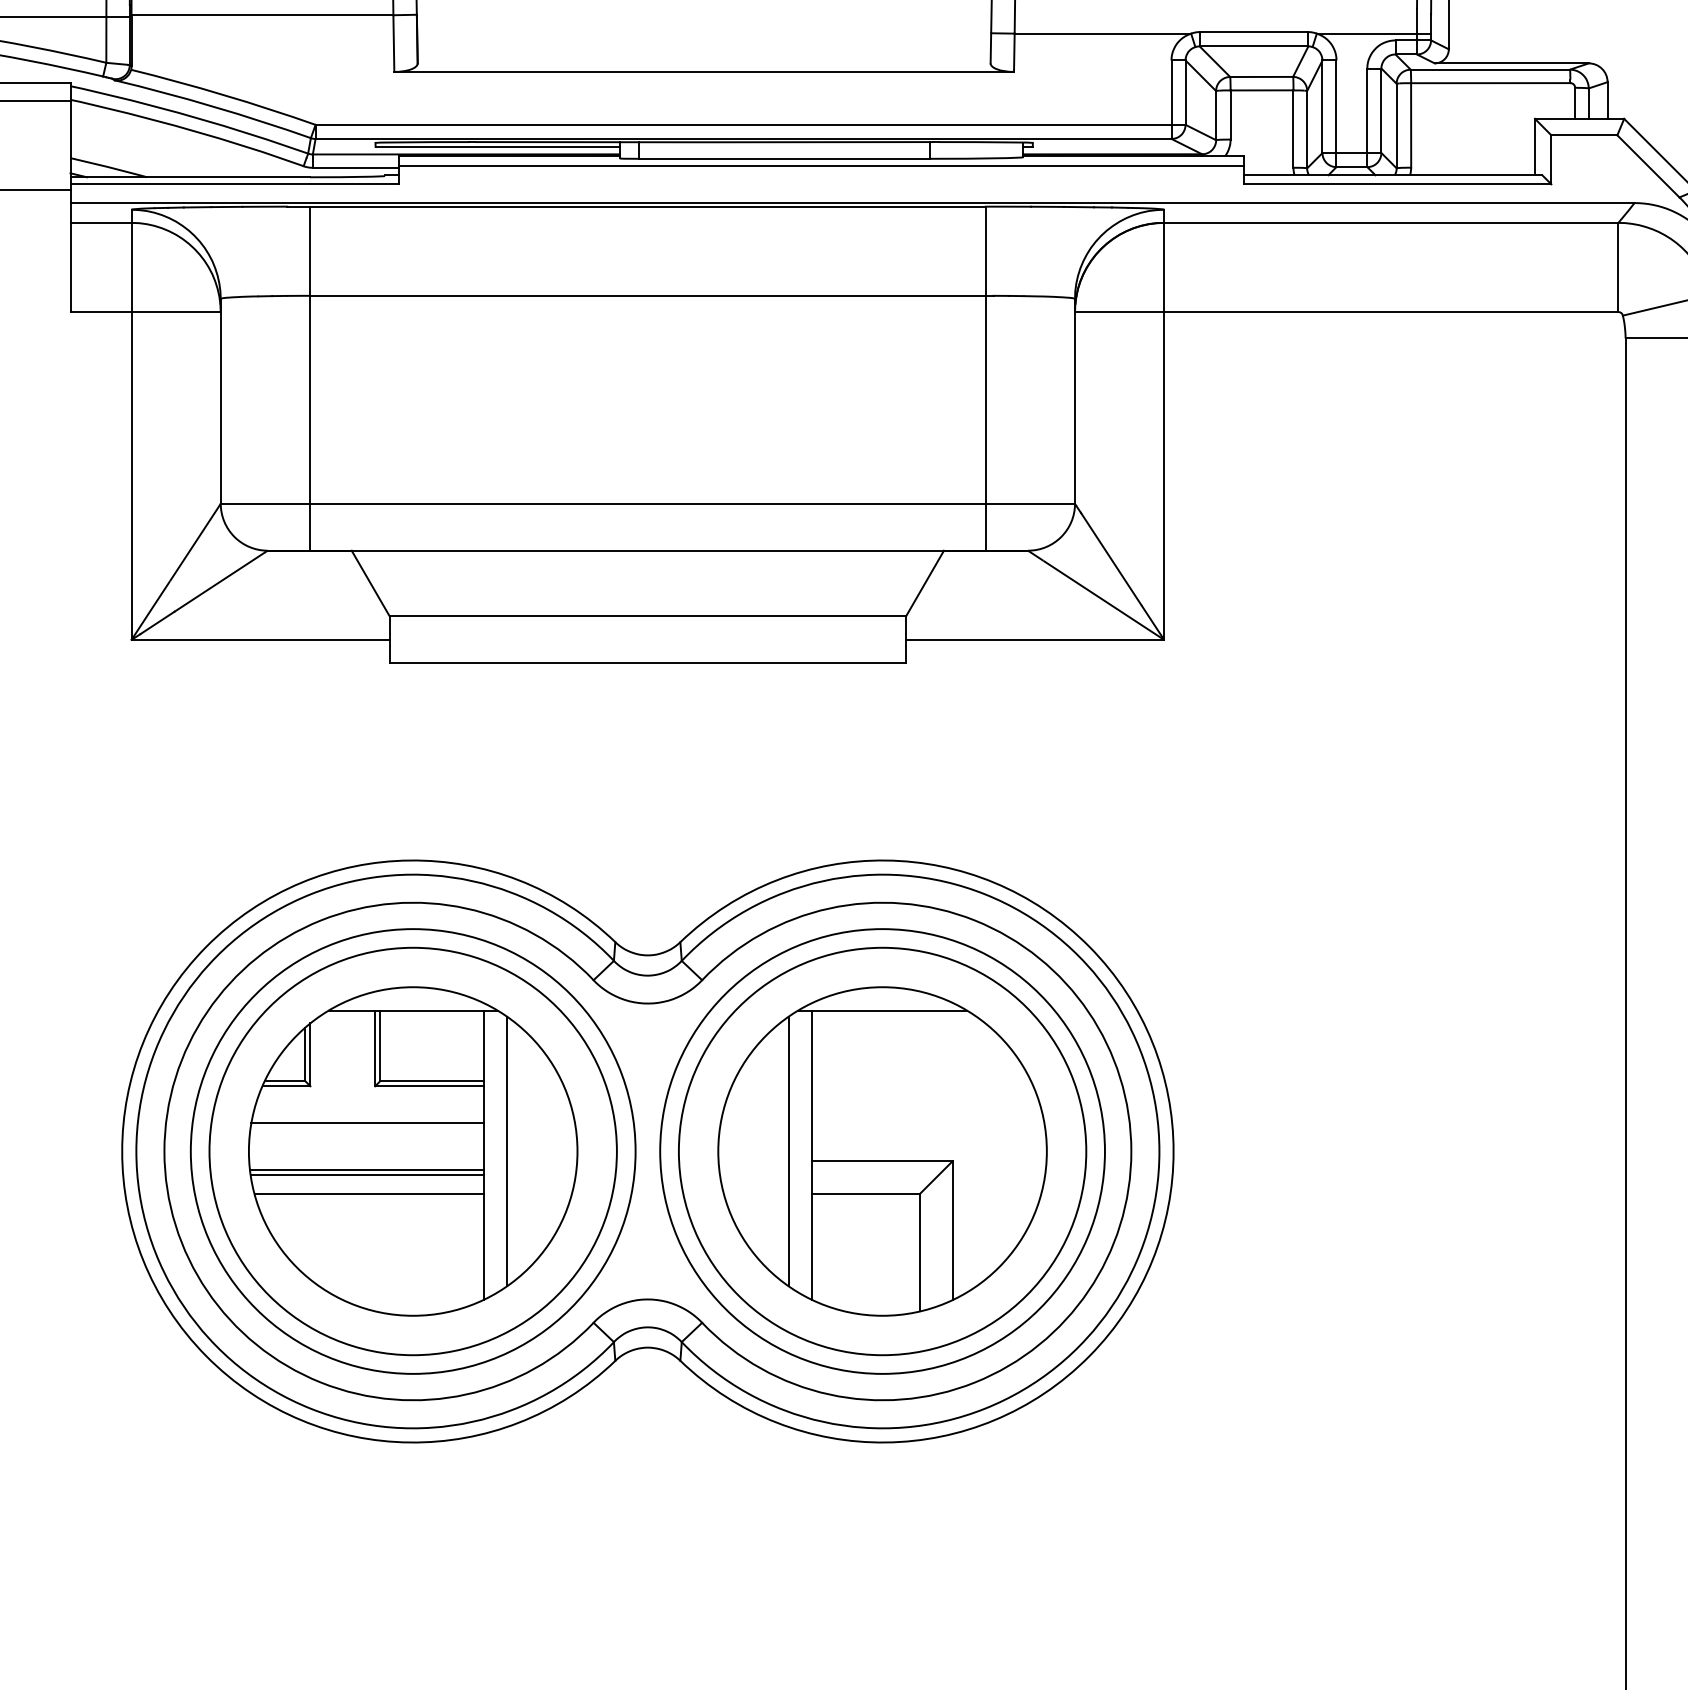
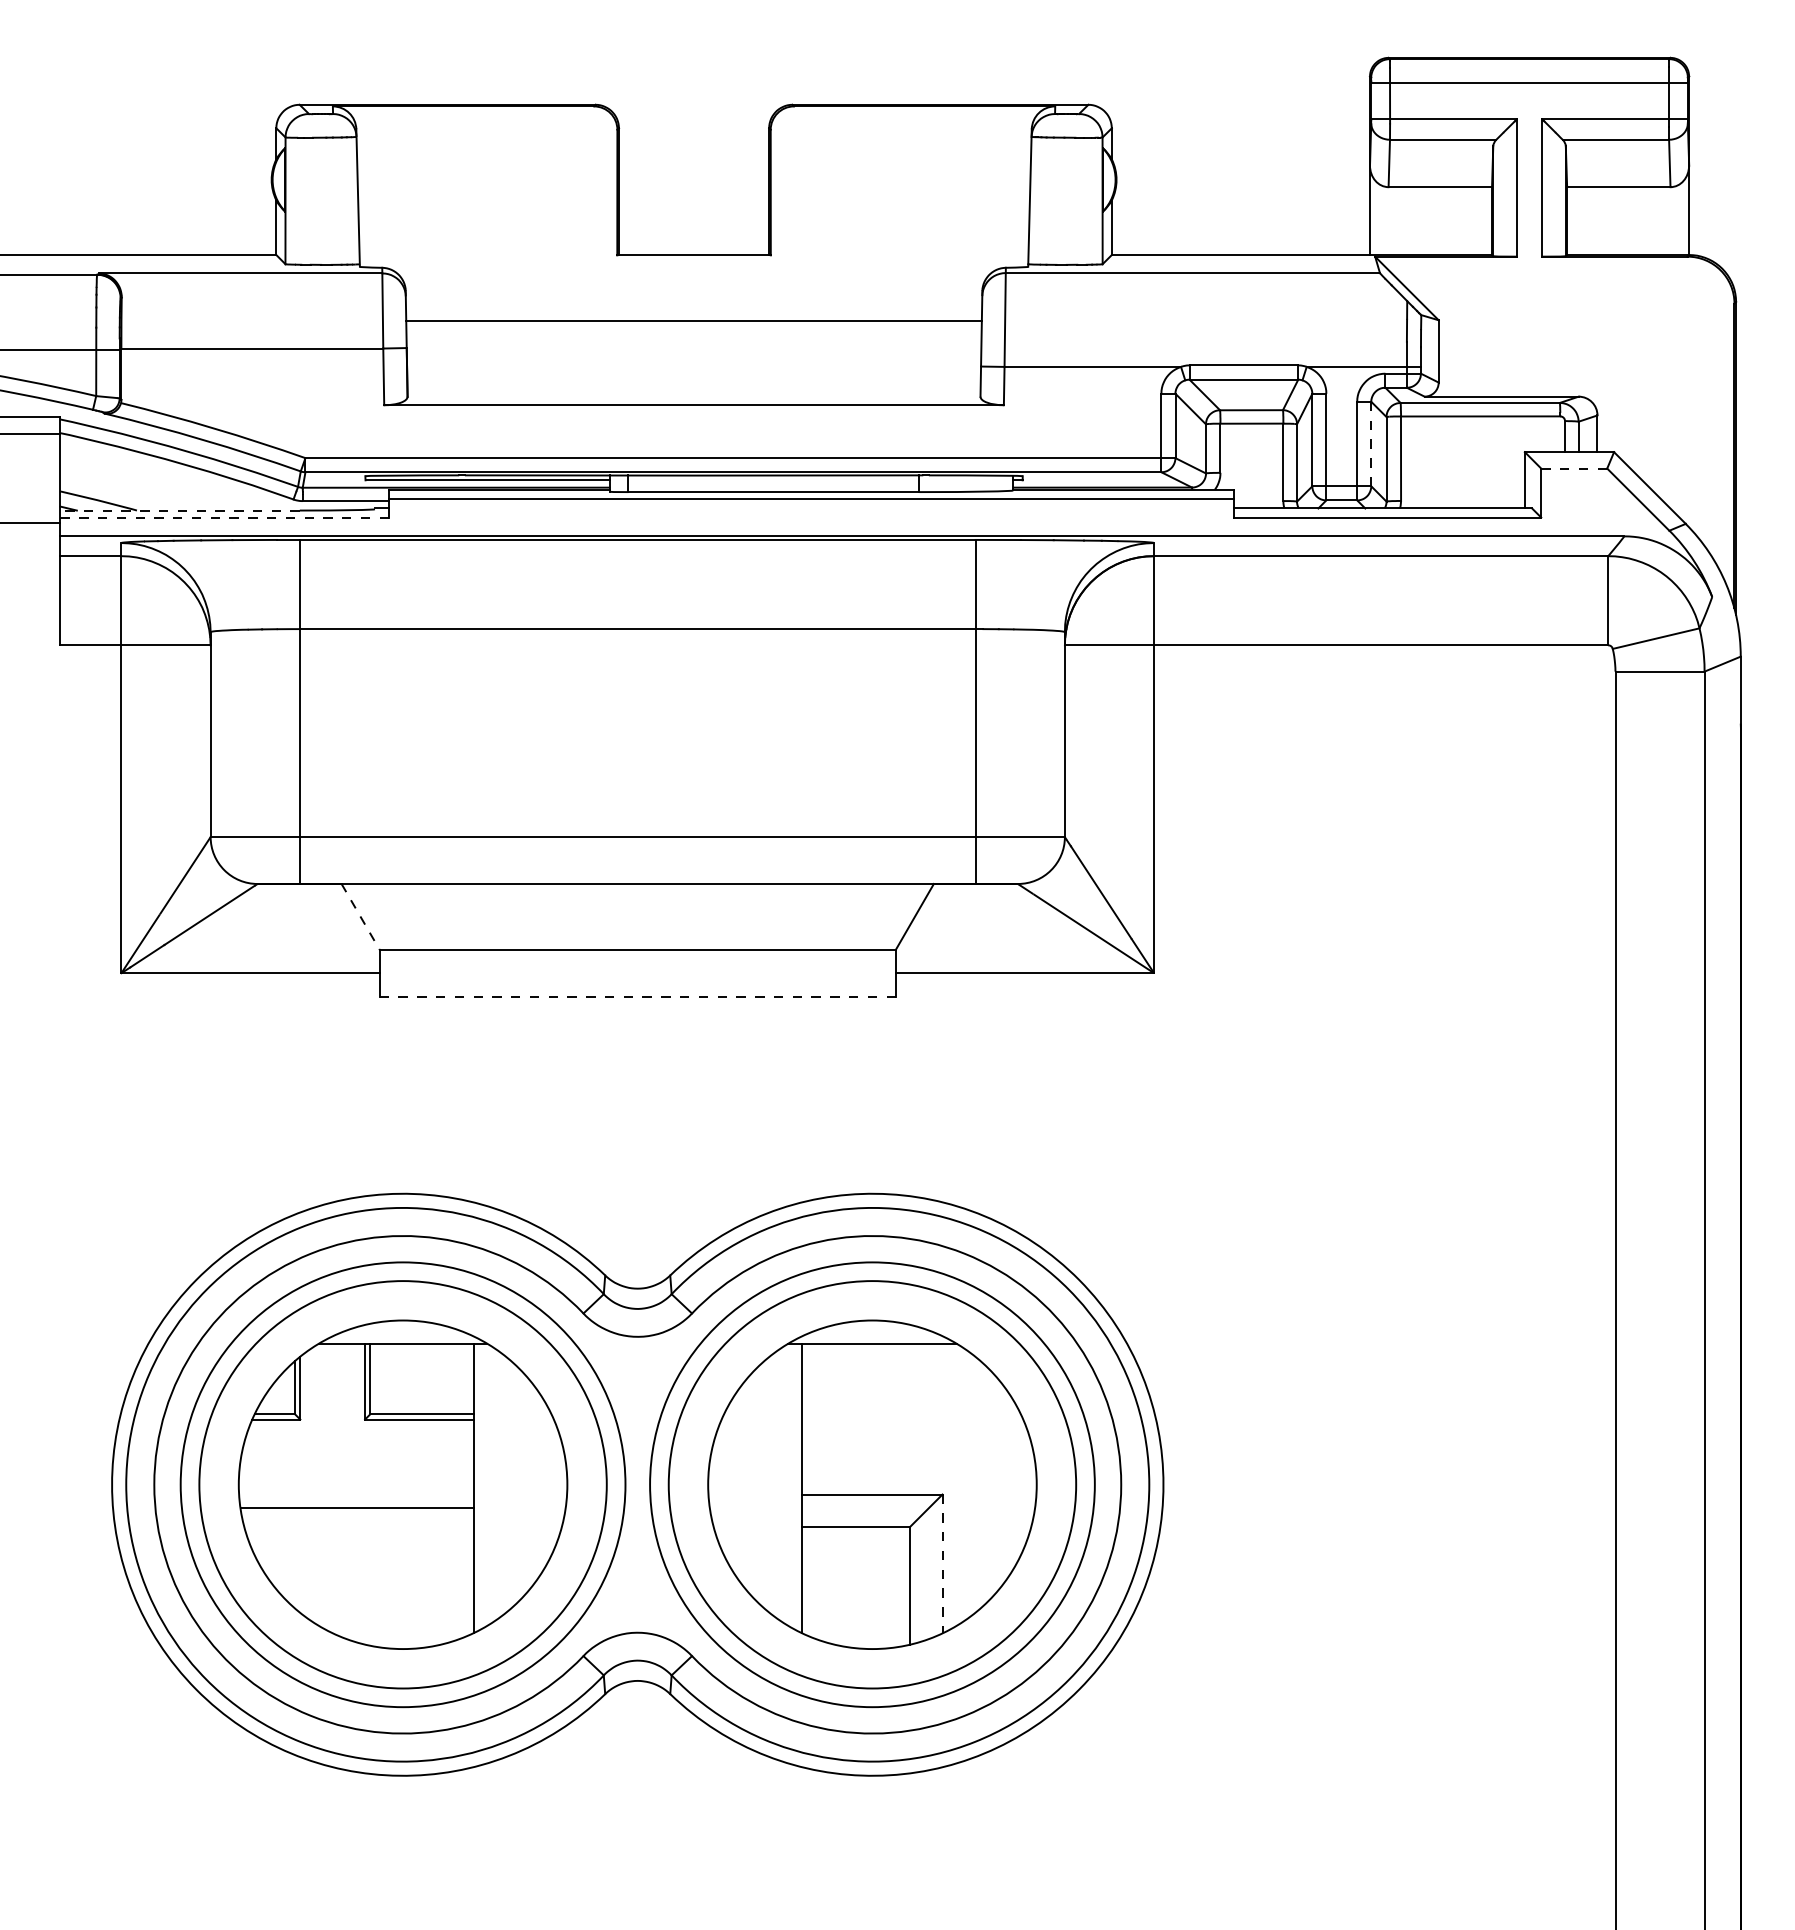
line: (1381, 111) -> (1371, 444), solid -> dashed
line: (1584, 135) -> (1574, 468), solid -> dashed
line: (190, 177) -> (180, 510), solid -> dashed
line: (235, 184) -> (225, 517), solid -> dashed
line: (370, 583) -> (360, 916), solid -> dashed
line: (647, 663) -> (637, 996), solid -> dashed
line: (367, 1123) -> (357, 1456), removed
line: (506, 1151) -> (496, 1484), removed
line: (788, 1151) -> (778, 1484), removed
line: (366, 1170) -> (356, 1503), removed
line: (368, 1194) -> (358, 1527), removed
line: (952, 1231) -> (942, 1564), solid -> dashed

